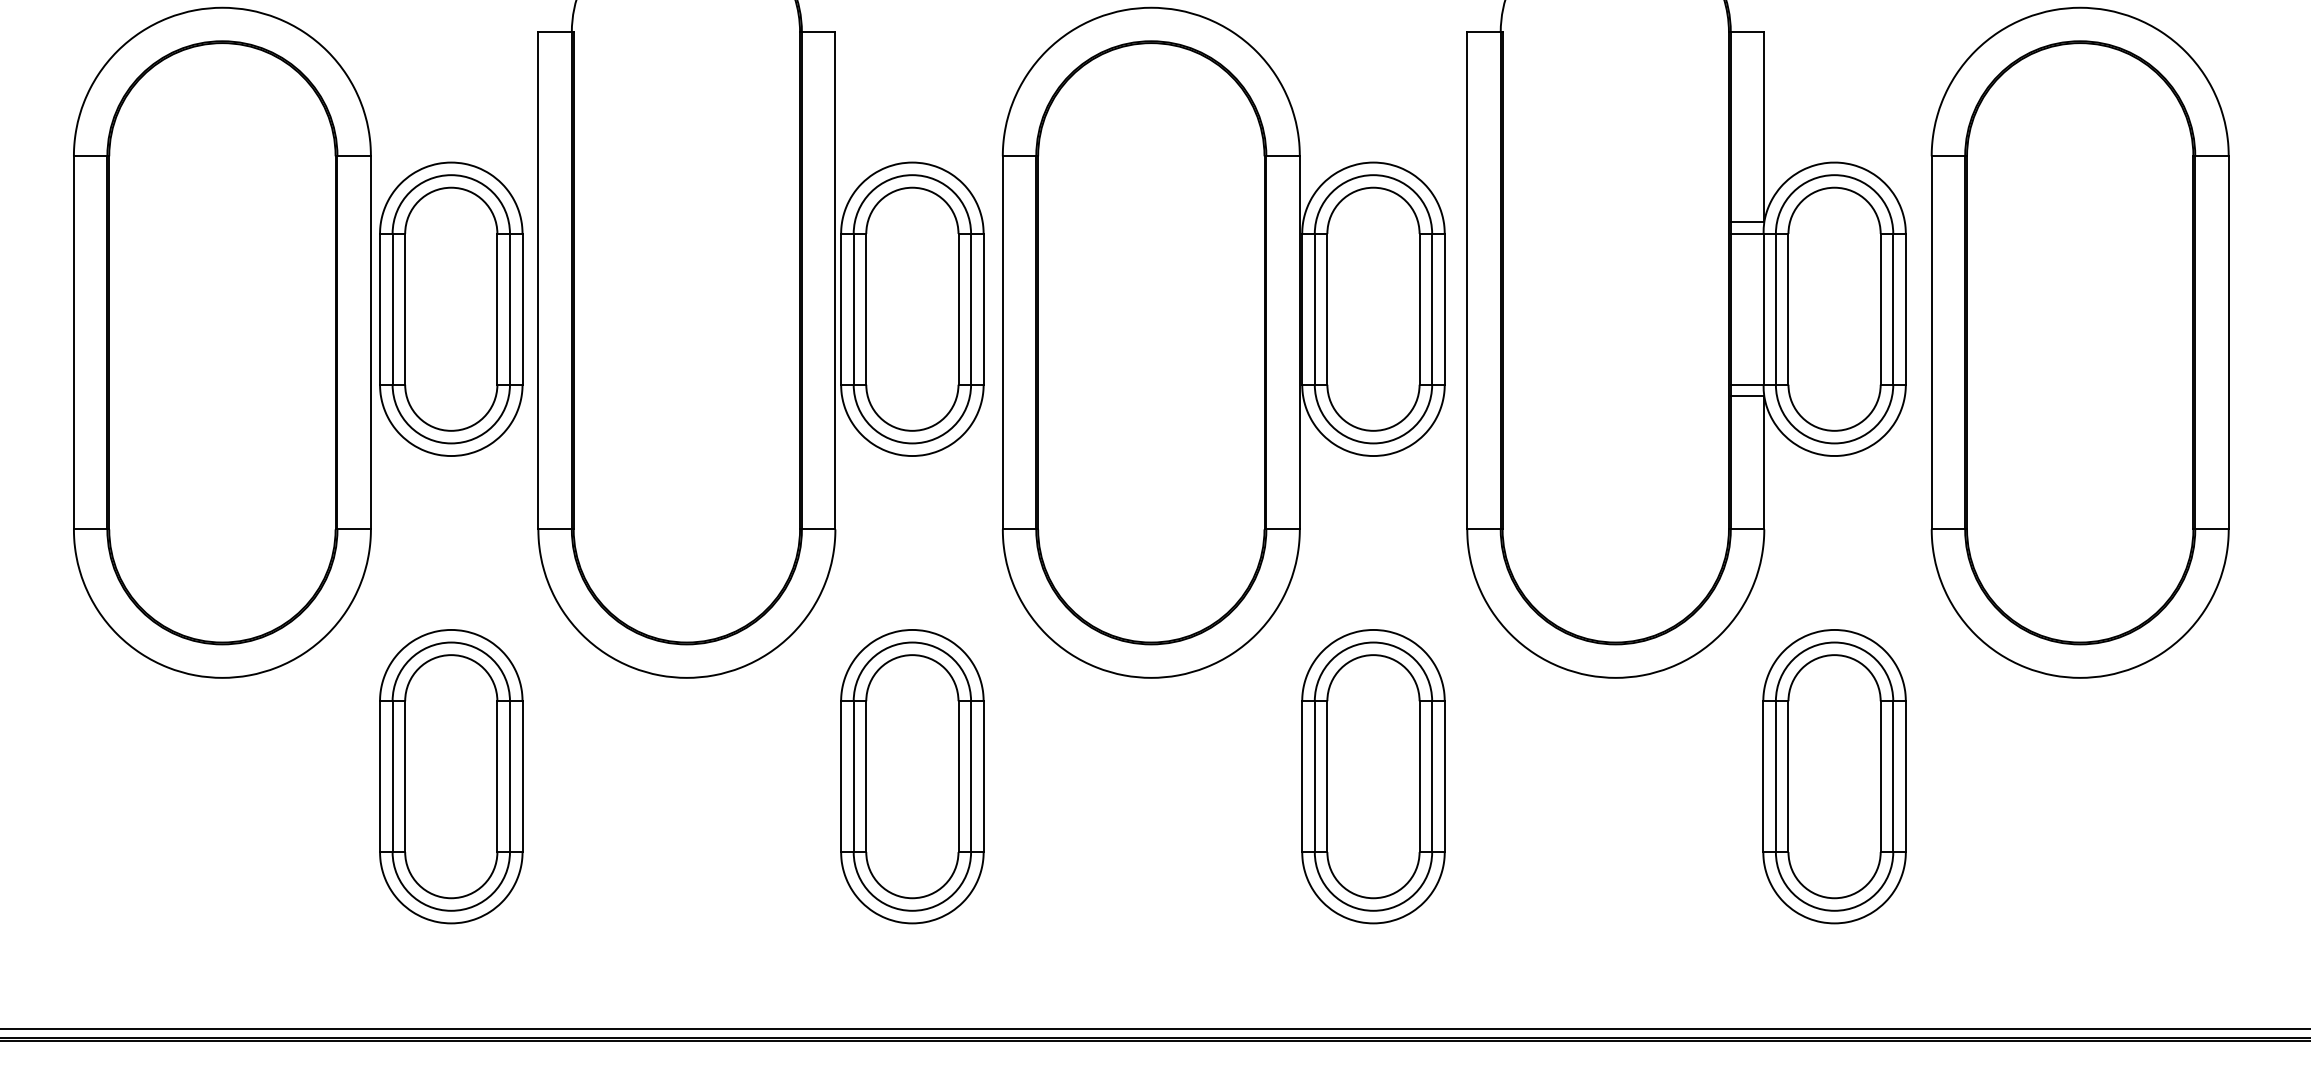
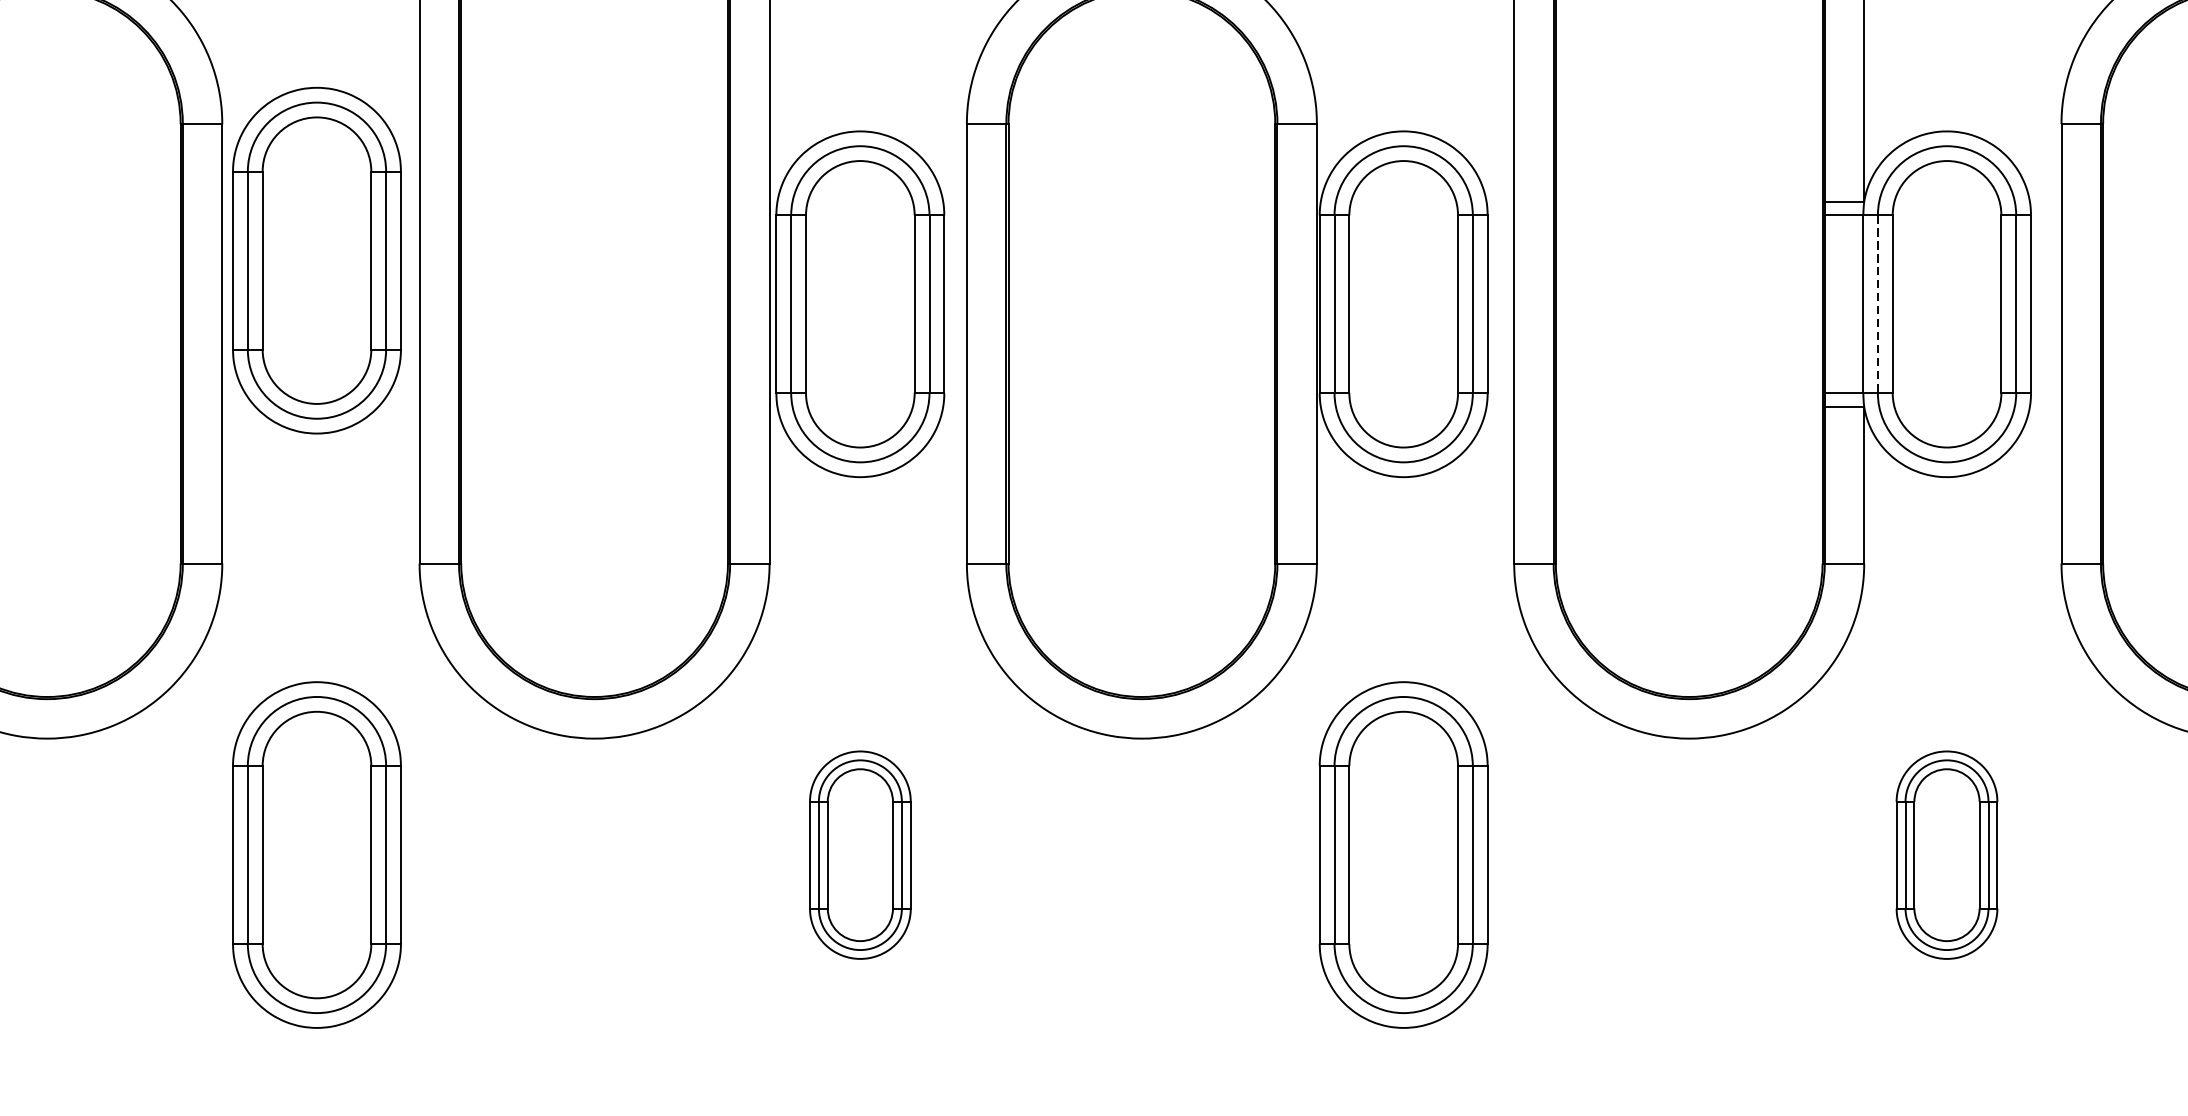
part: (451, 308) -> (317, 259), moved
line: (1775, 309) -> (1877, 304), solid -> dashed
part: (912, 776) -> (860, 854), size x0.6
part: (1834, 776) -> (1946, 854), size x0.6

